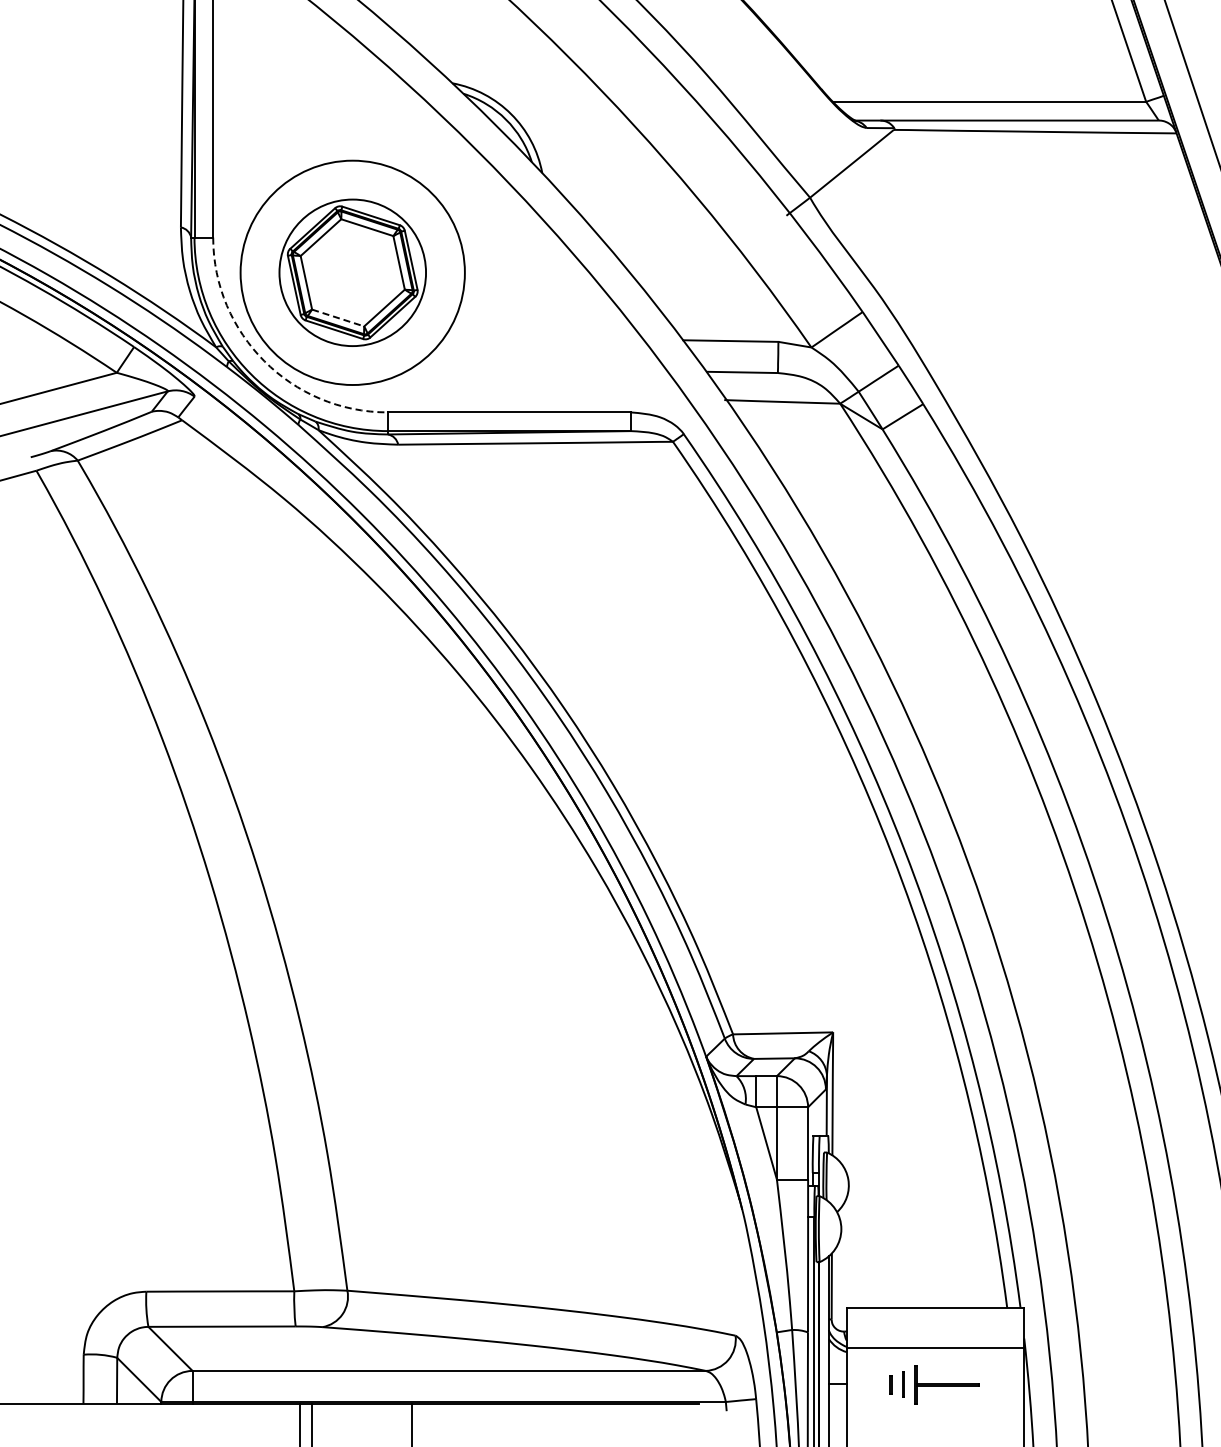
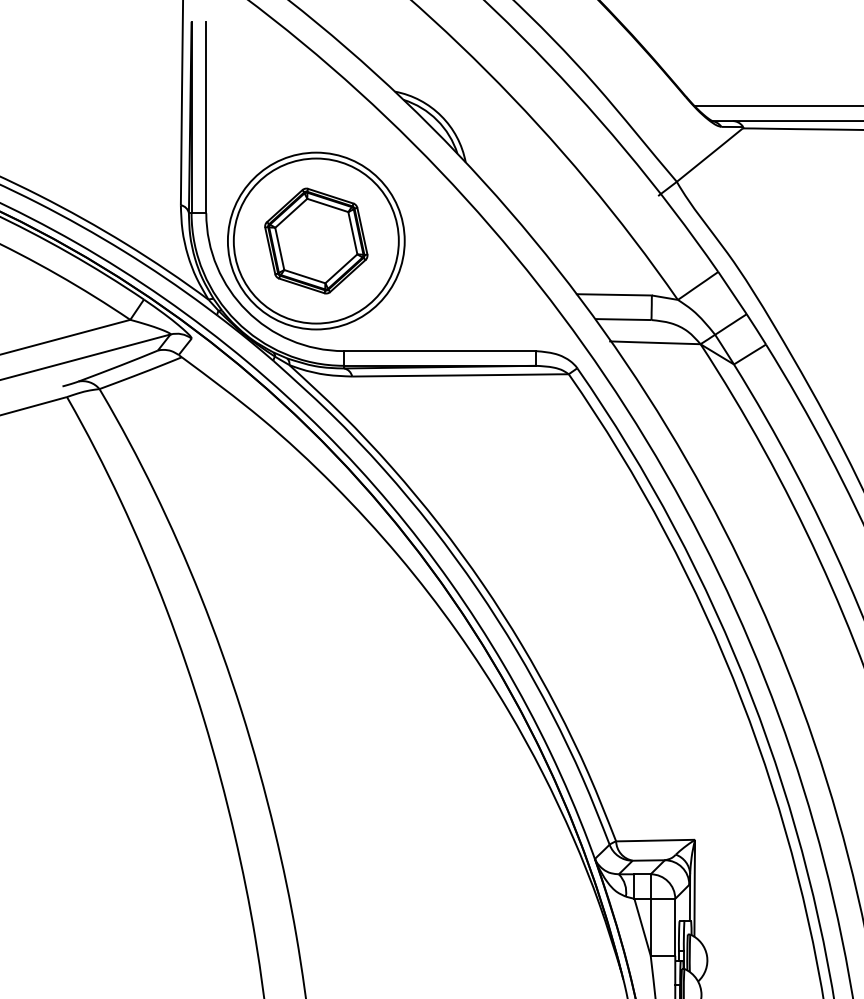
circle: (352, 272) -> (316, 240), size x1.43
line: (338, 318) -> (305, 277), dashed -> solid
arc: (264, 361) -> (246, 310), dashed -> solid

